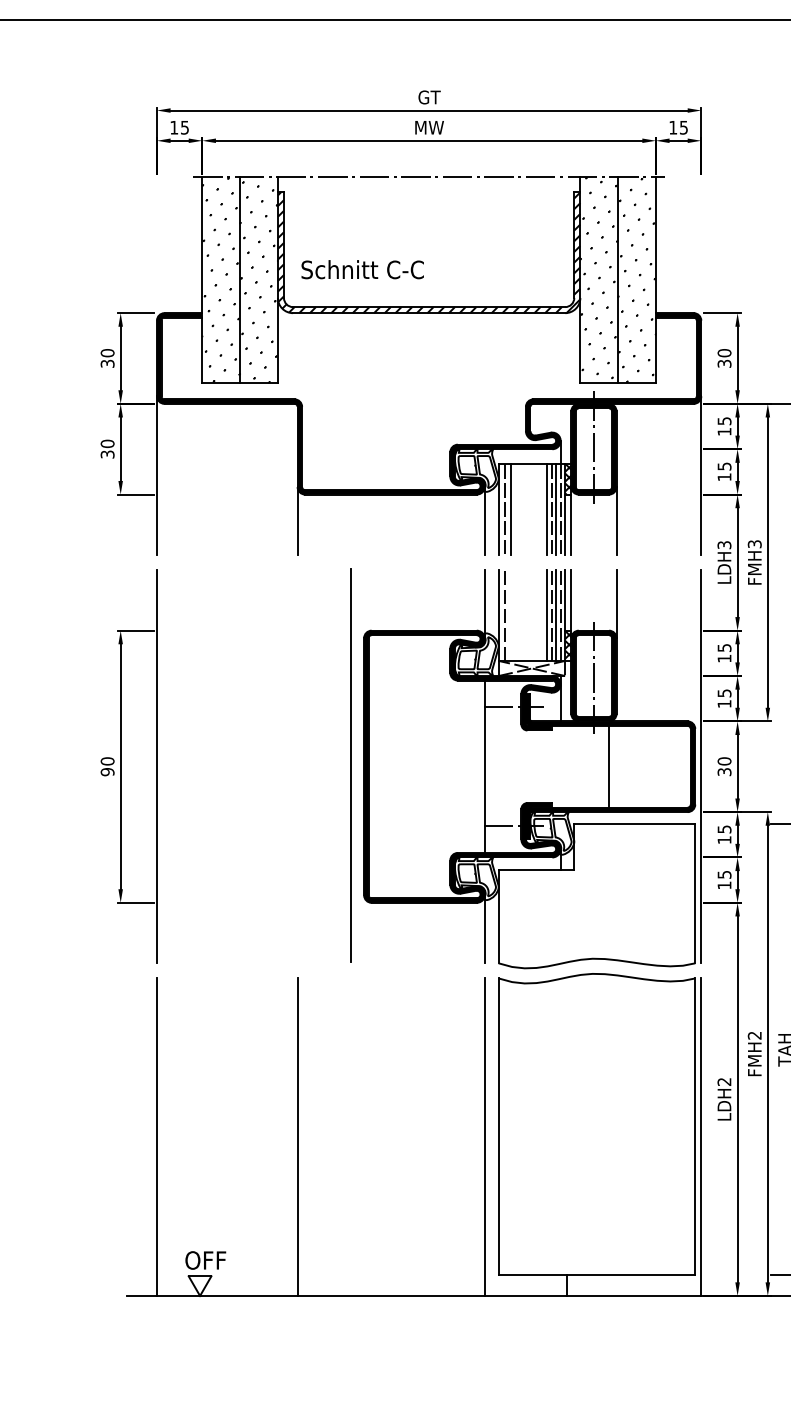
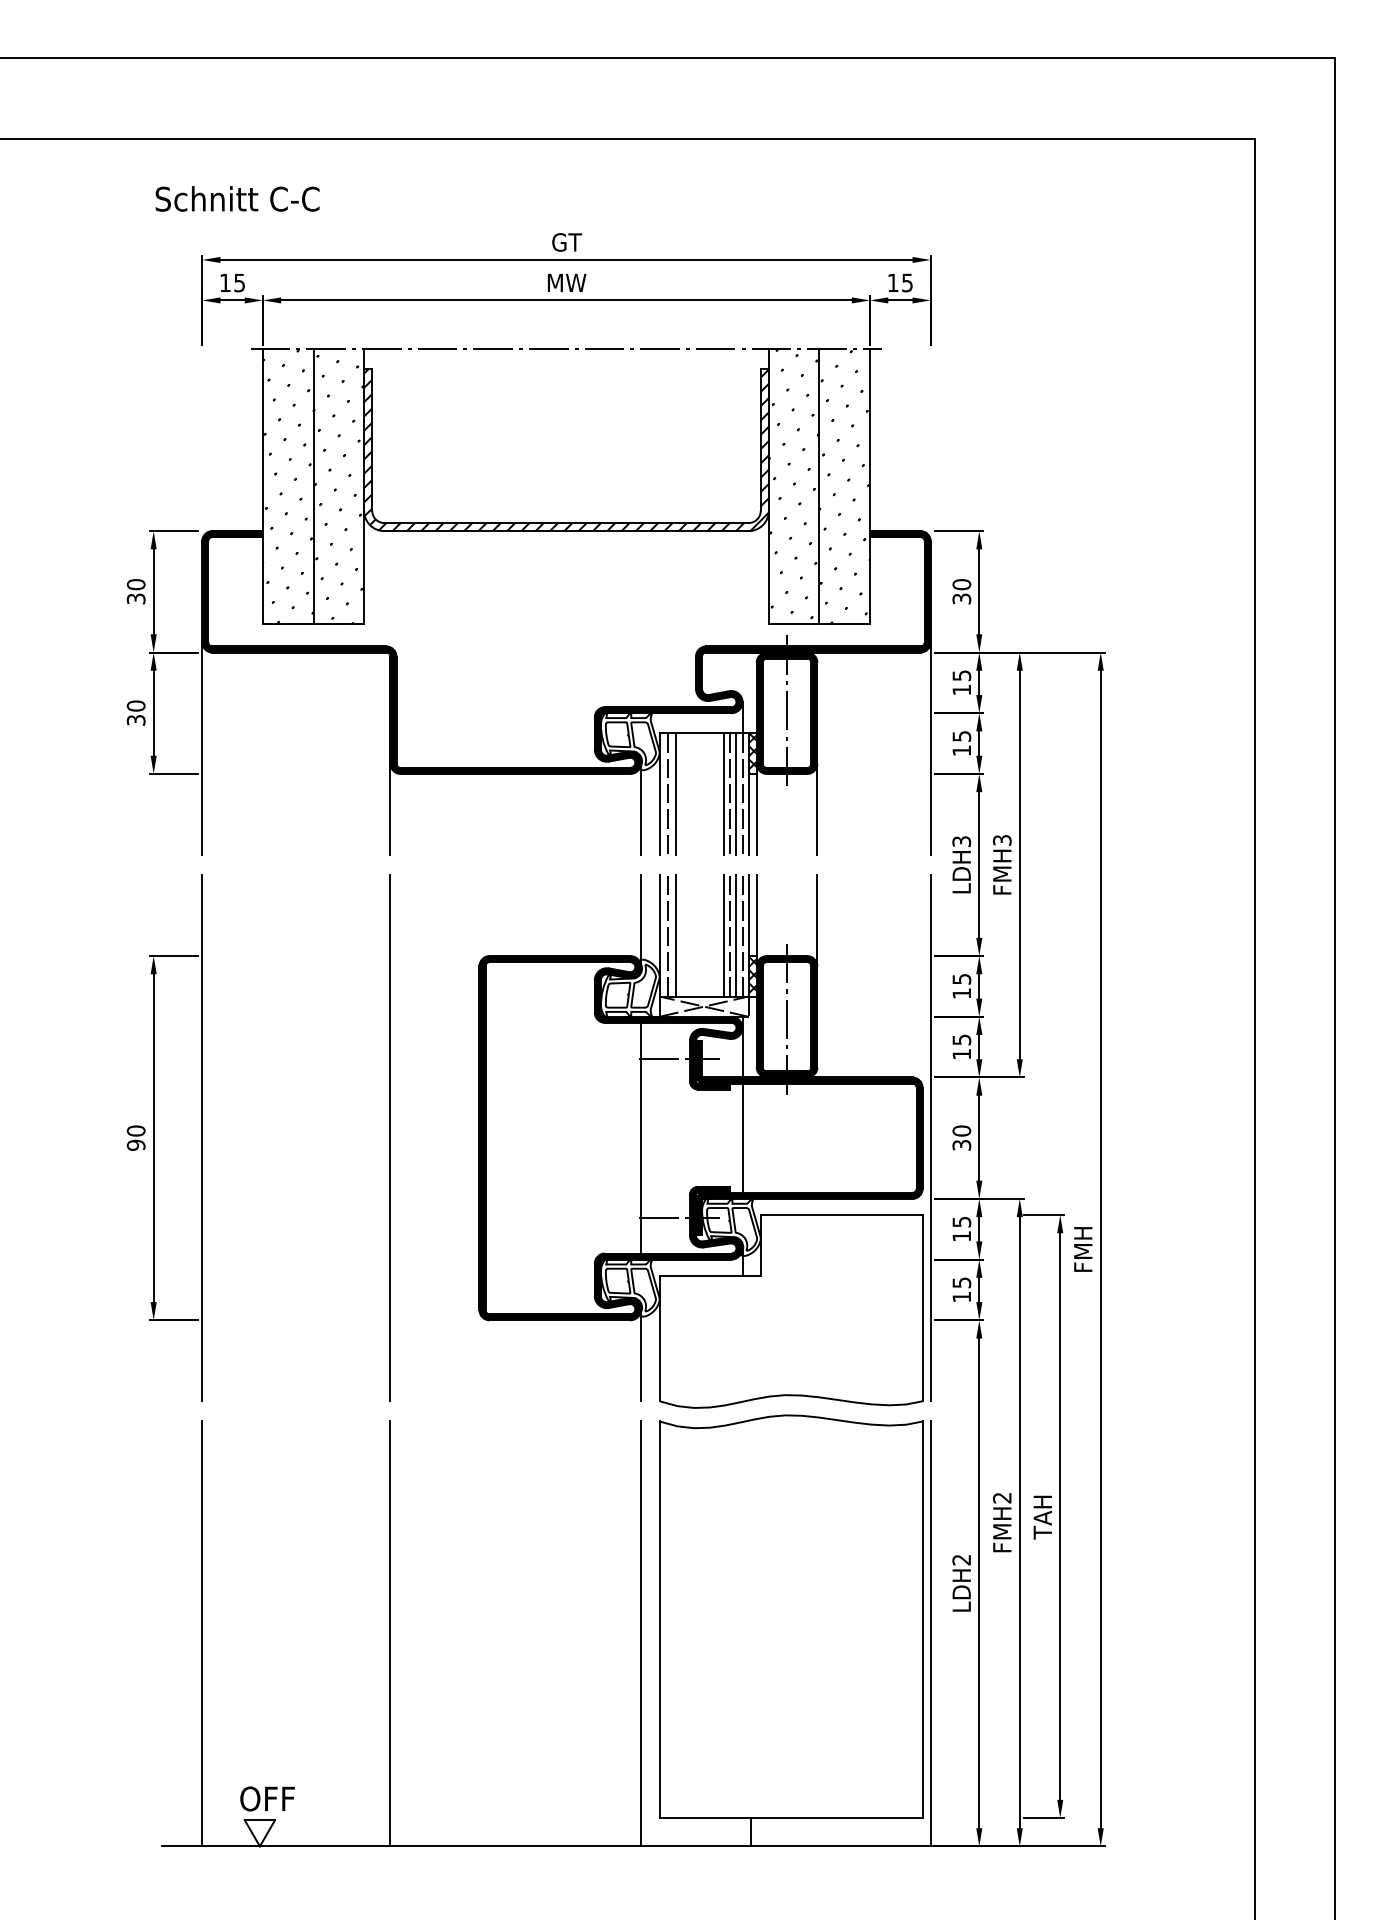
text: (362, 269) -> (237, 198), moved
line: (510, 615) -> (675, 935), added
line: (349, 764) -> (389, 1137), moved
line: (608, 766) -> (742, 1137), moved

